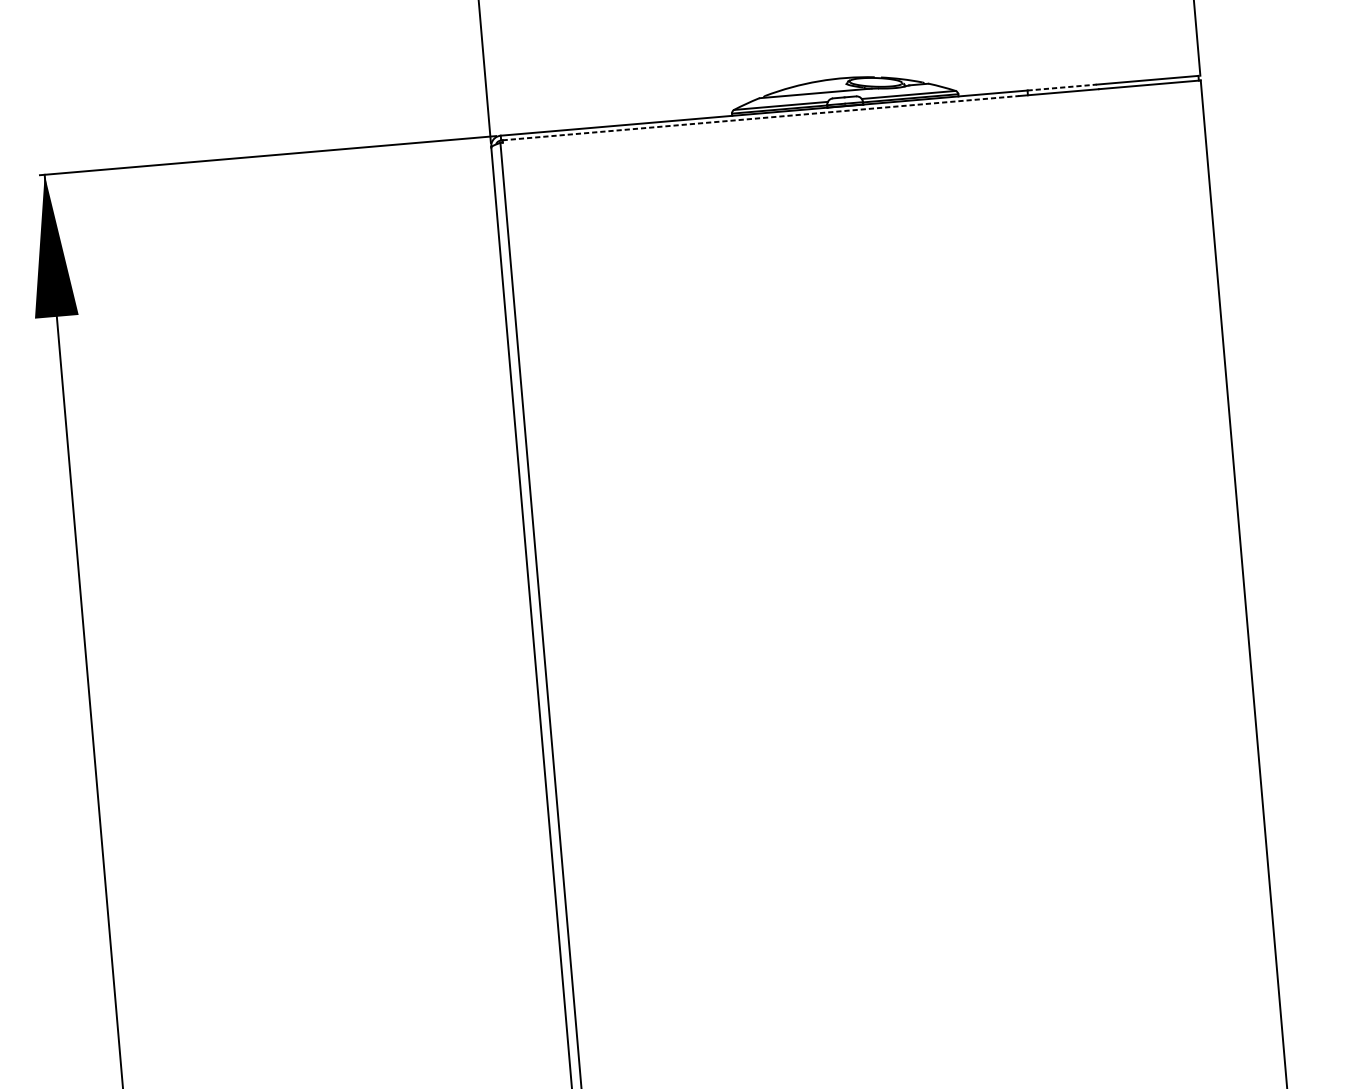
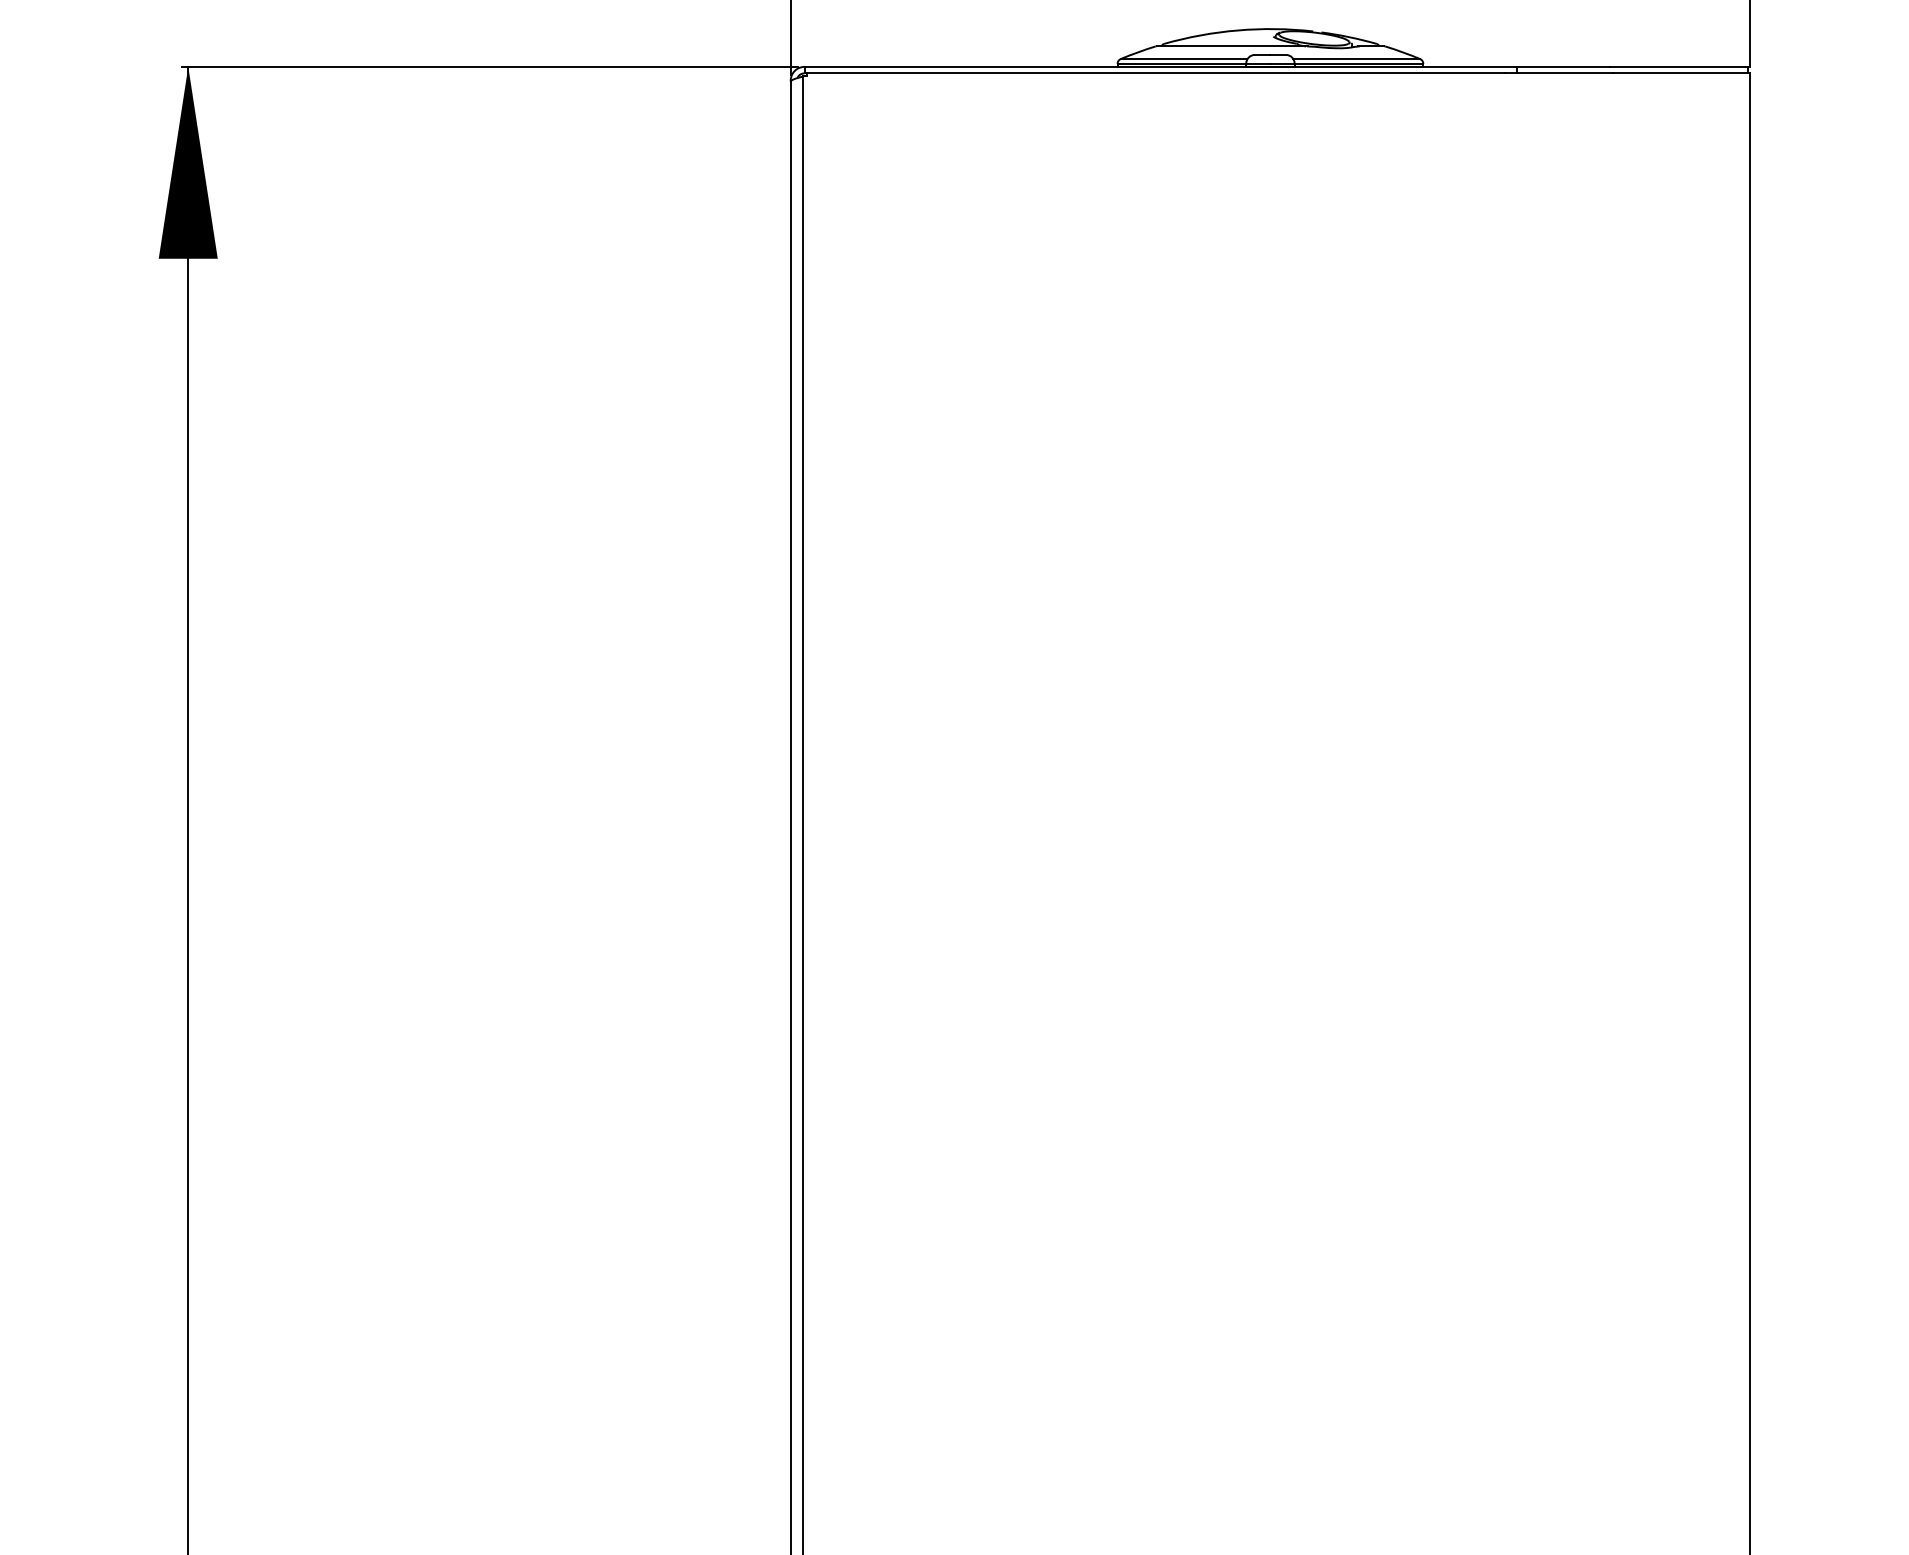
line: (1062, 87) -> (1563, 66), dashed -> solid
line: (761, 118) -> (1156, 73), dashed -> solid

